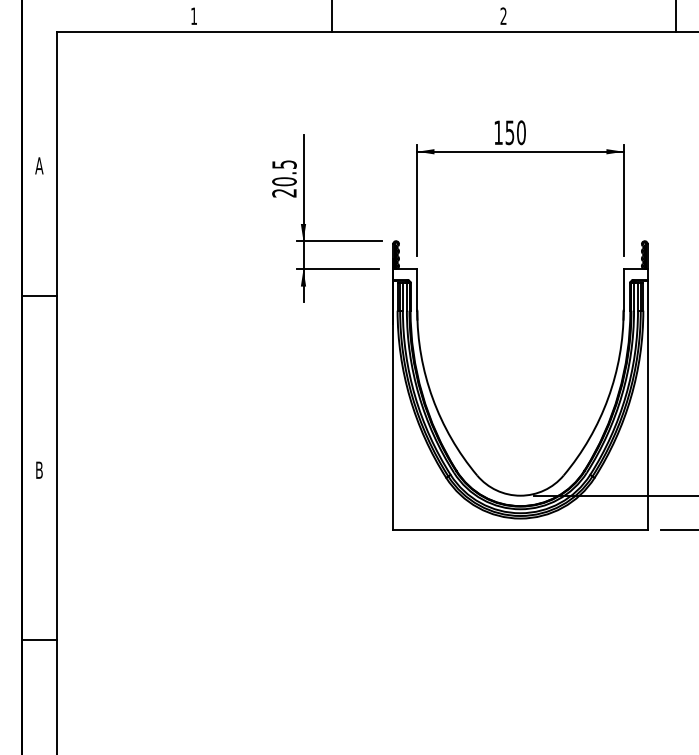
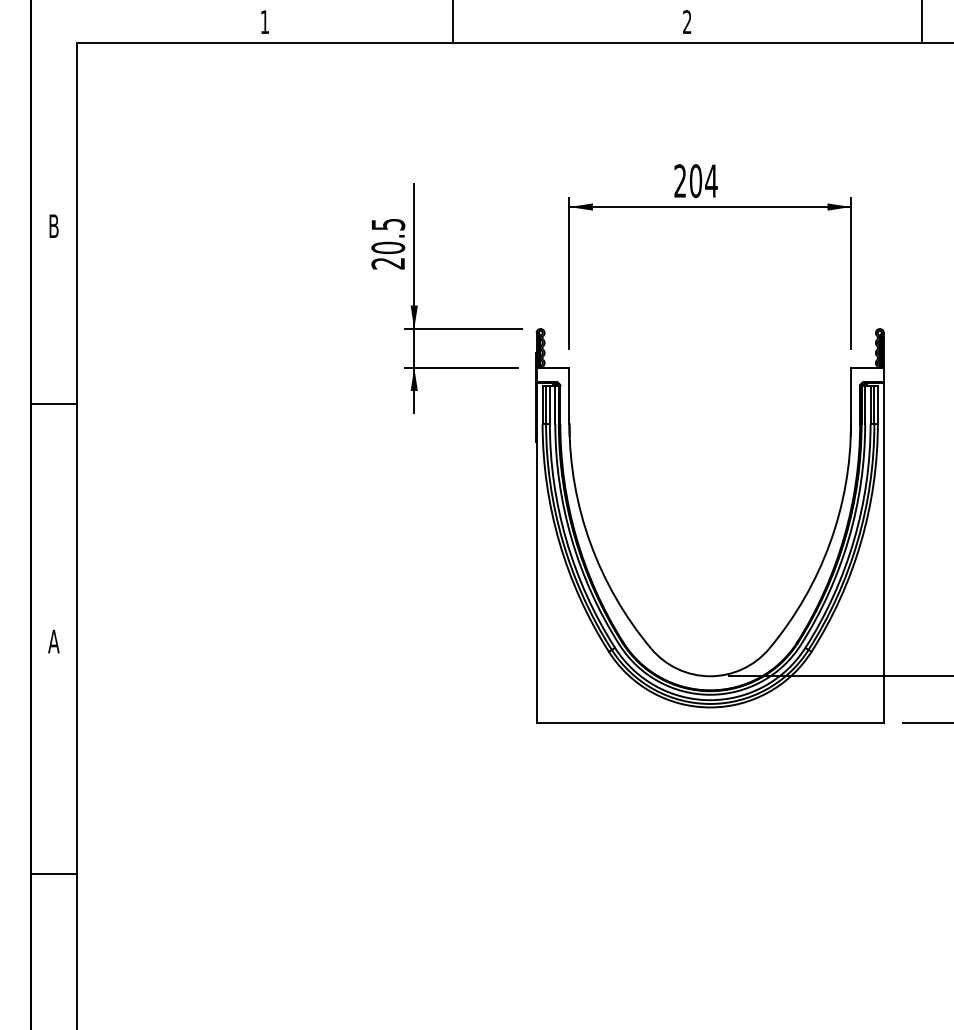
text: (510, 132) -> (696, 180), 150 -> 204
text: (39, 165) -> (54, 225), A -> B
text: (39, 469) -> (54, 640), B -> A

